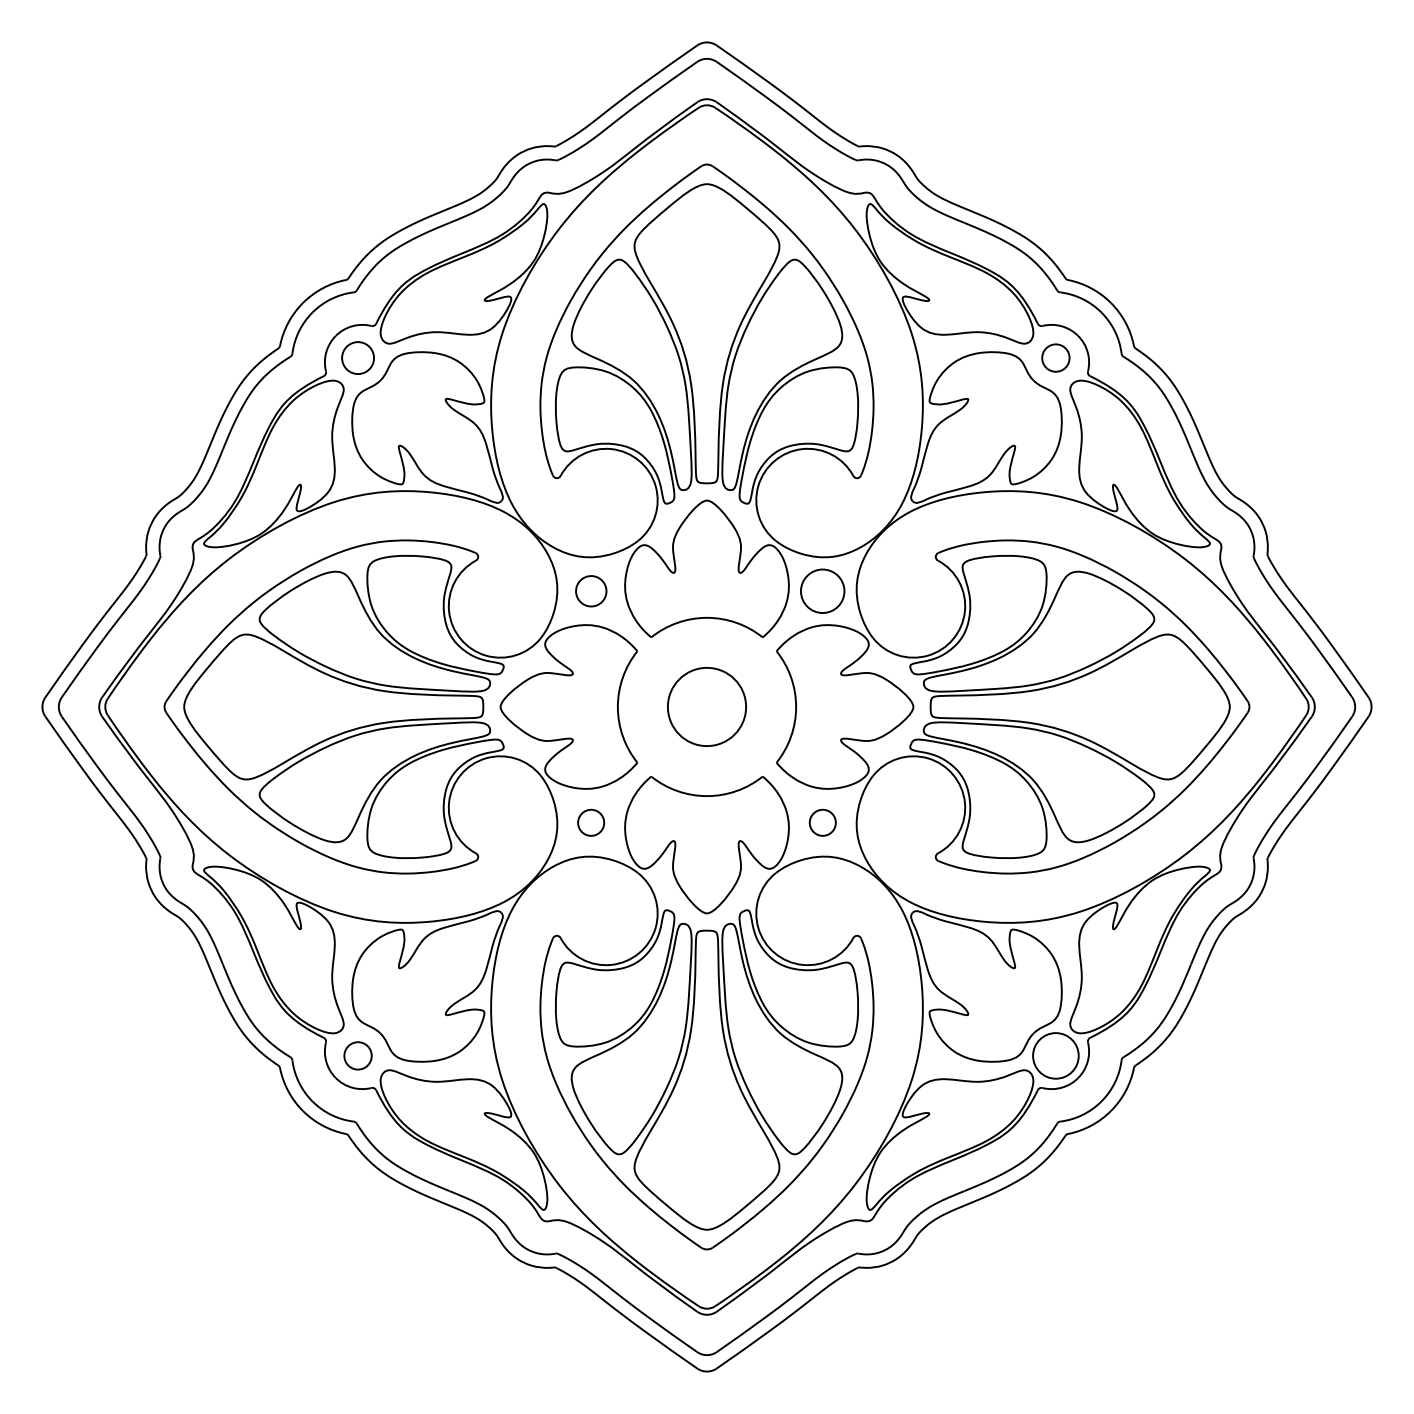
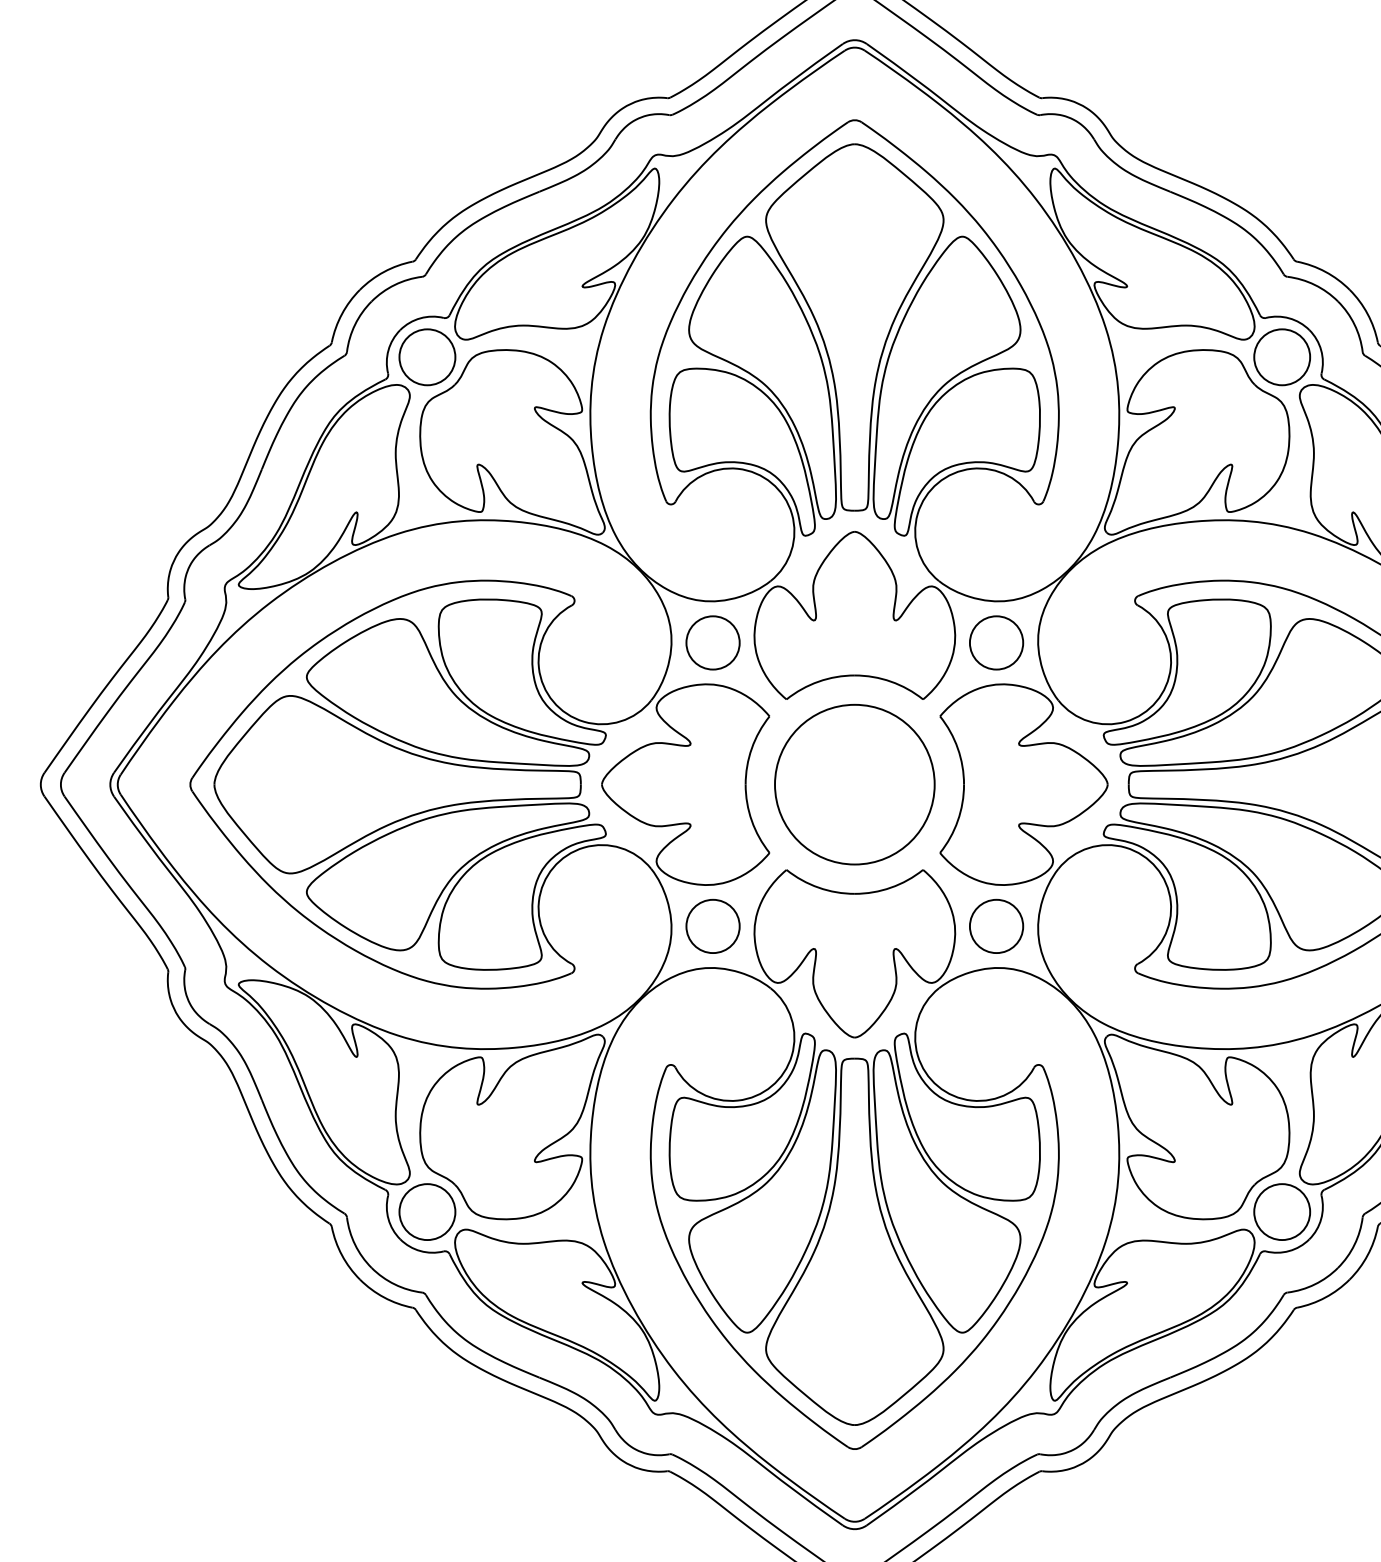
circle: (357, 357) -> (426, 356), size x1.43
circle: (1055, 357) -> (1281, 356), size x1.67
circle: (591, 591) -> (713, 643), size x1.43
circle: (706, 706) -> (854, 784), size x1.67
circle: (590, 822) -> (712, 926), size x1.67
circle: (822, 822) -> (996, 926), size x1.67
circle: (357, 1055) -> (426, 1211), size x1.67

